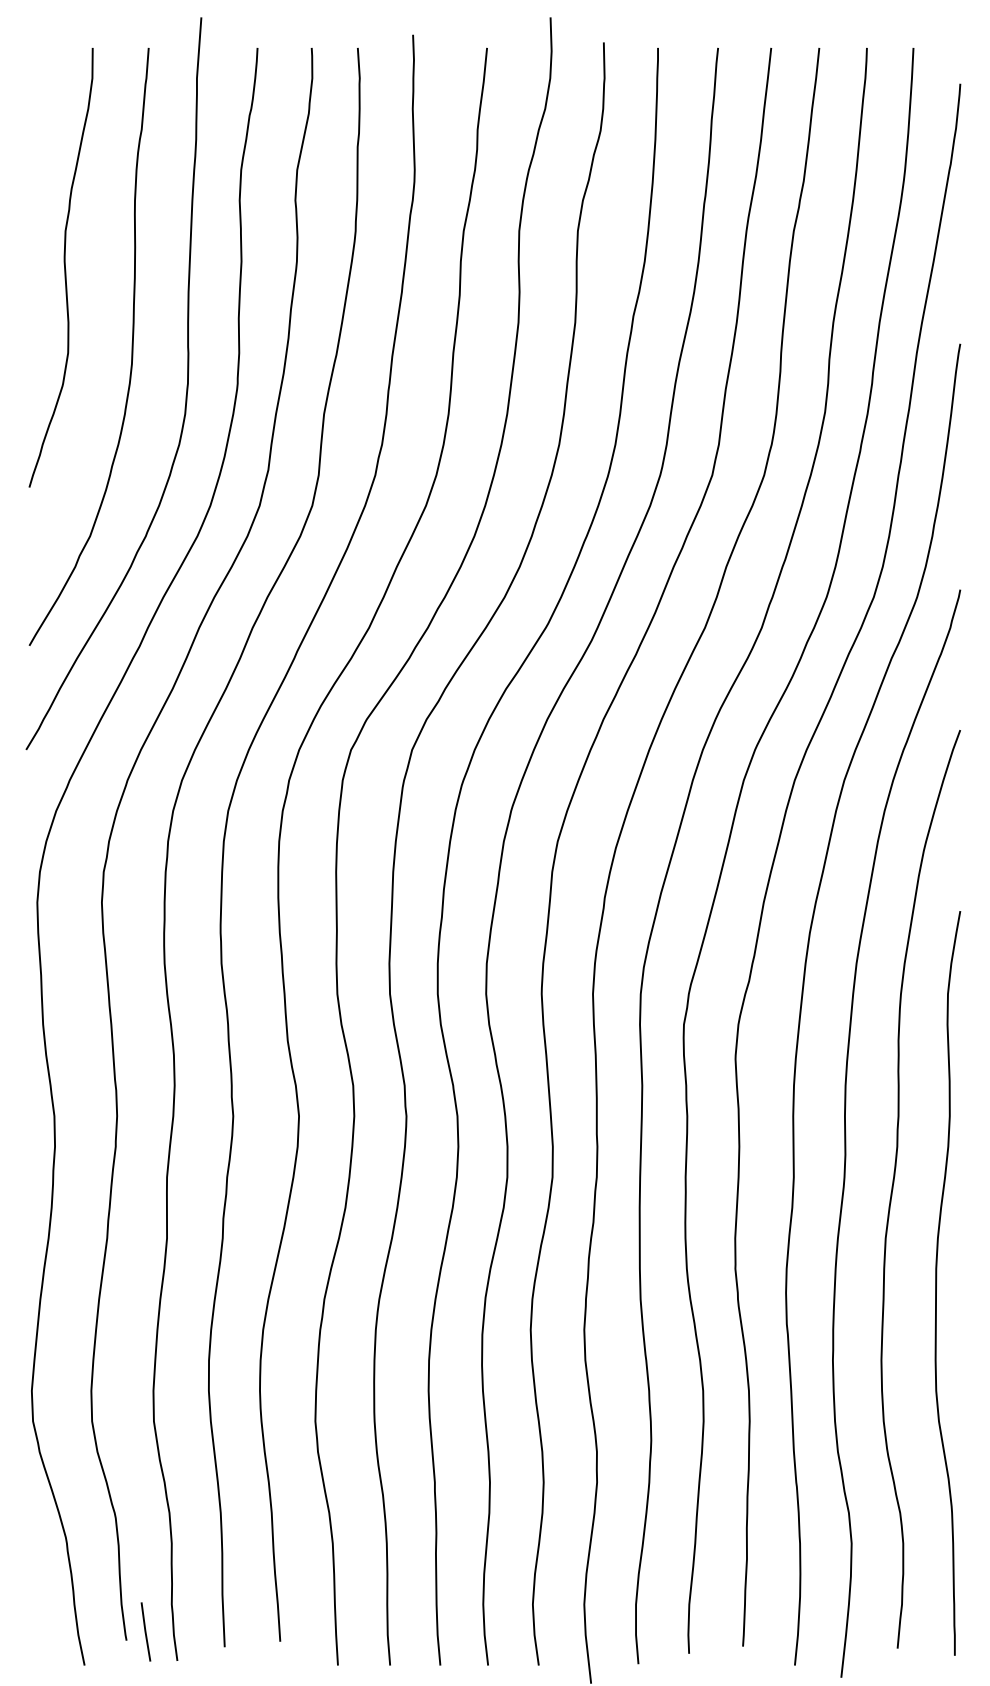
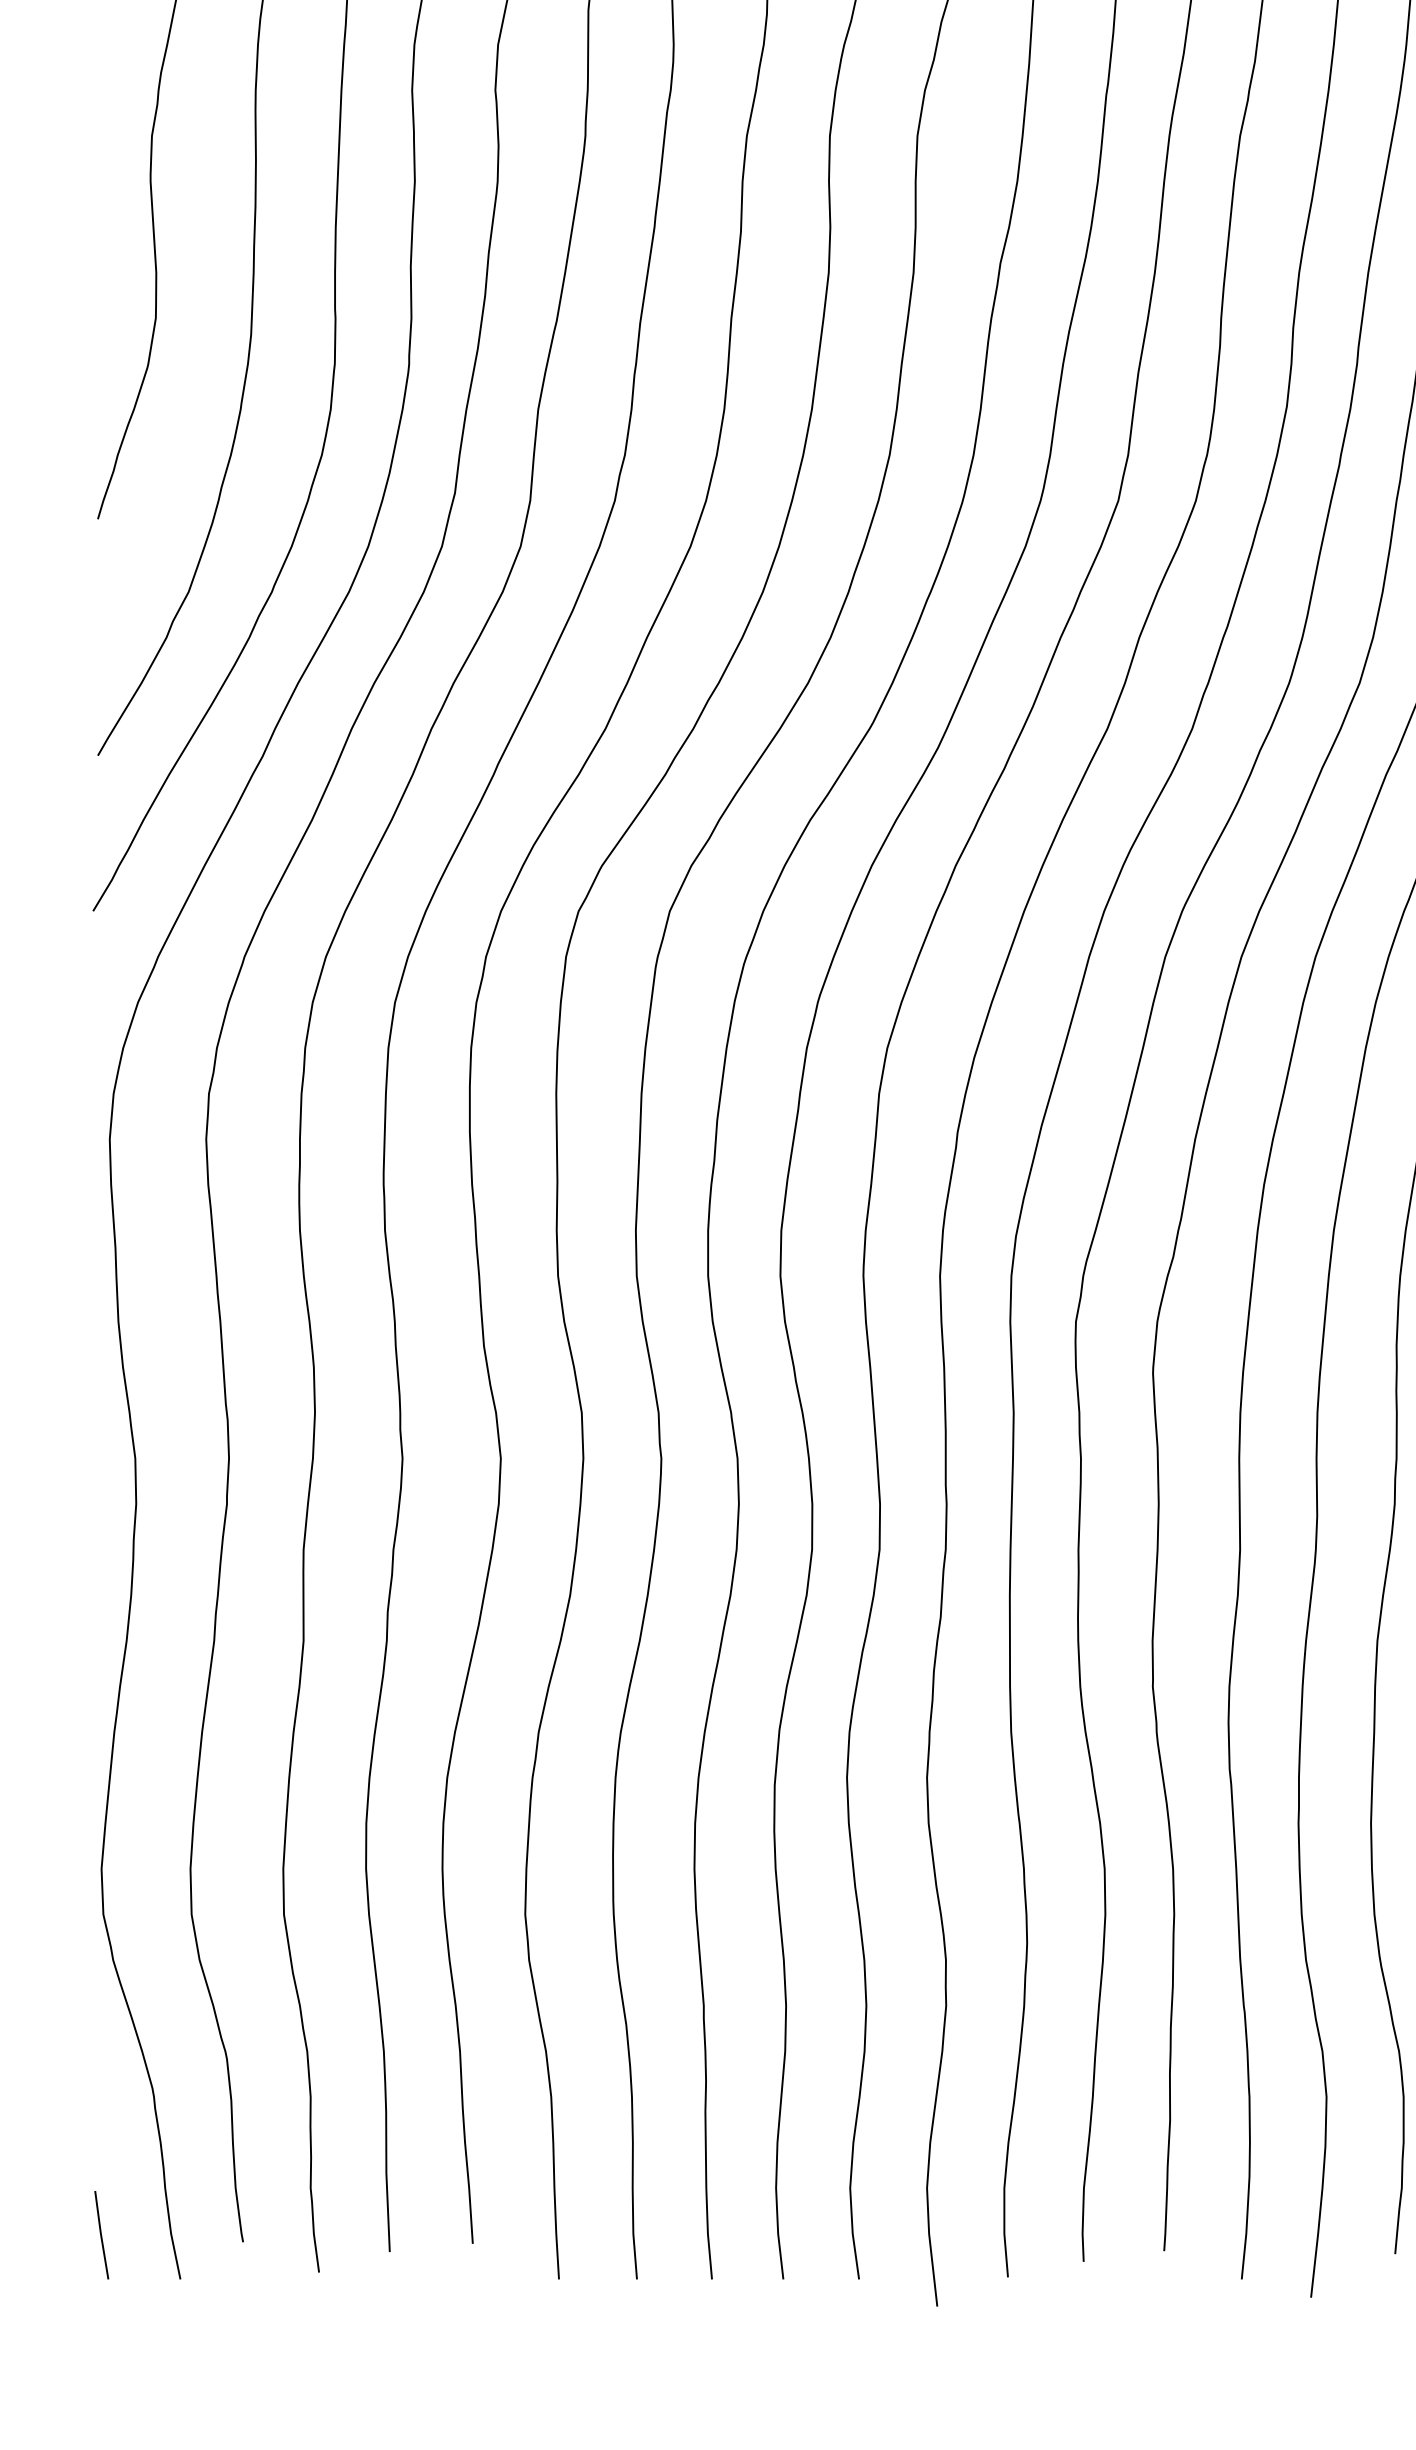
line: (145, 1631) -> (101, 2234), moved

